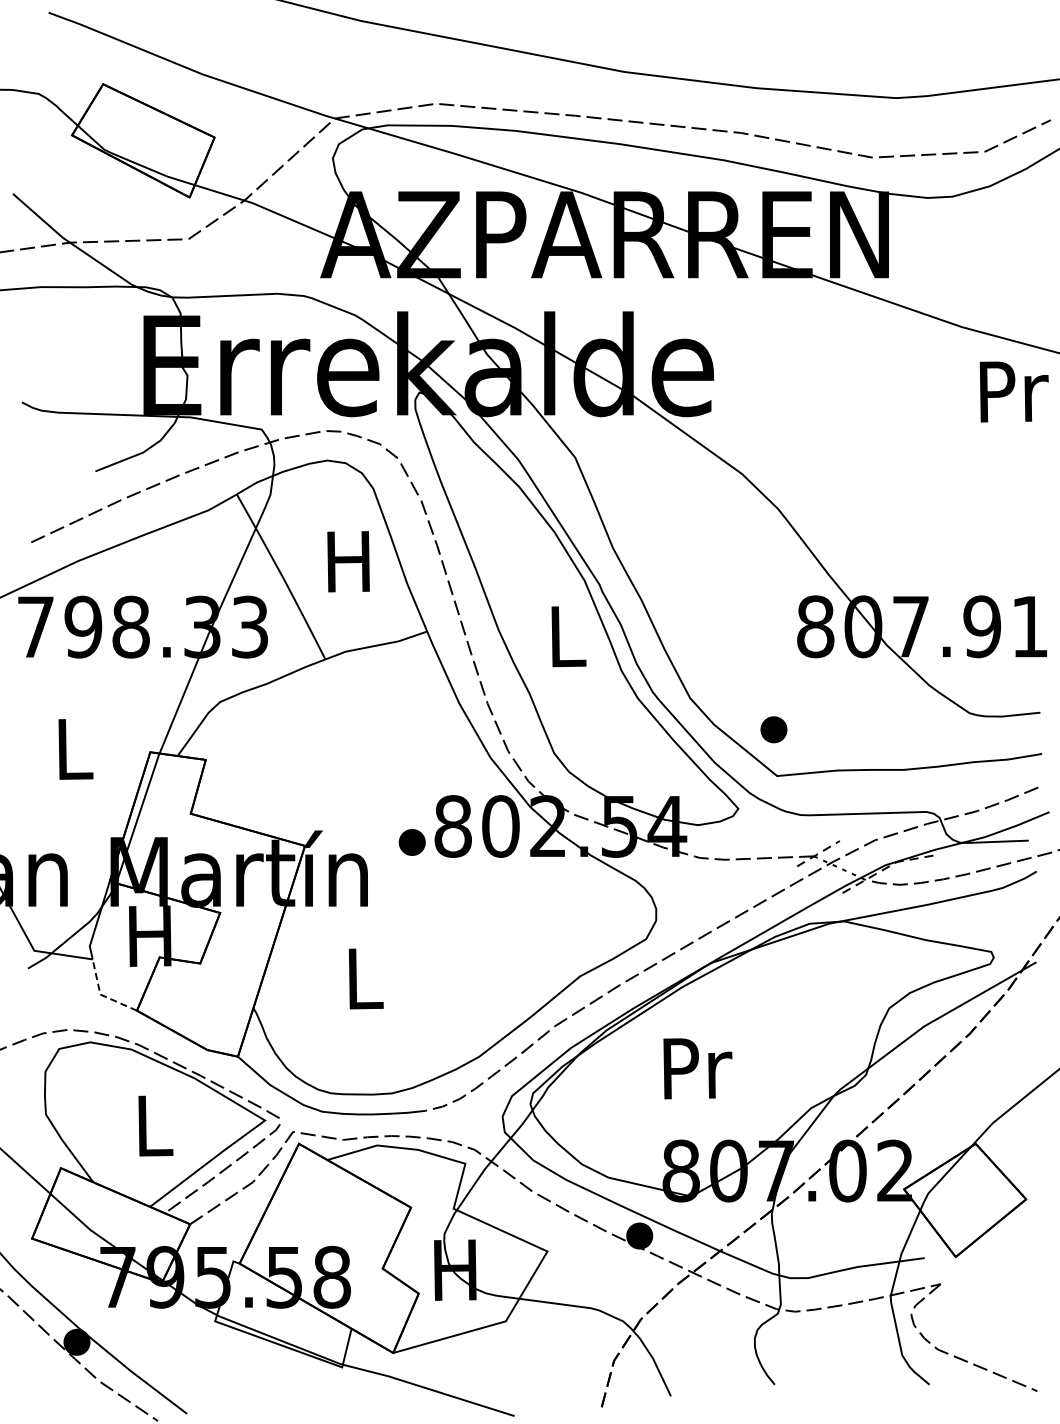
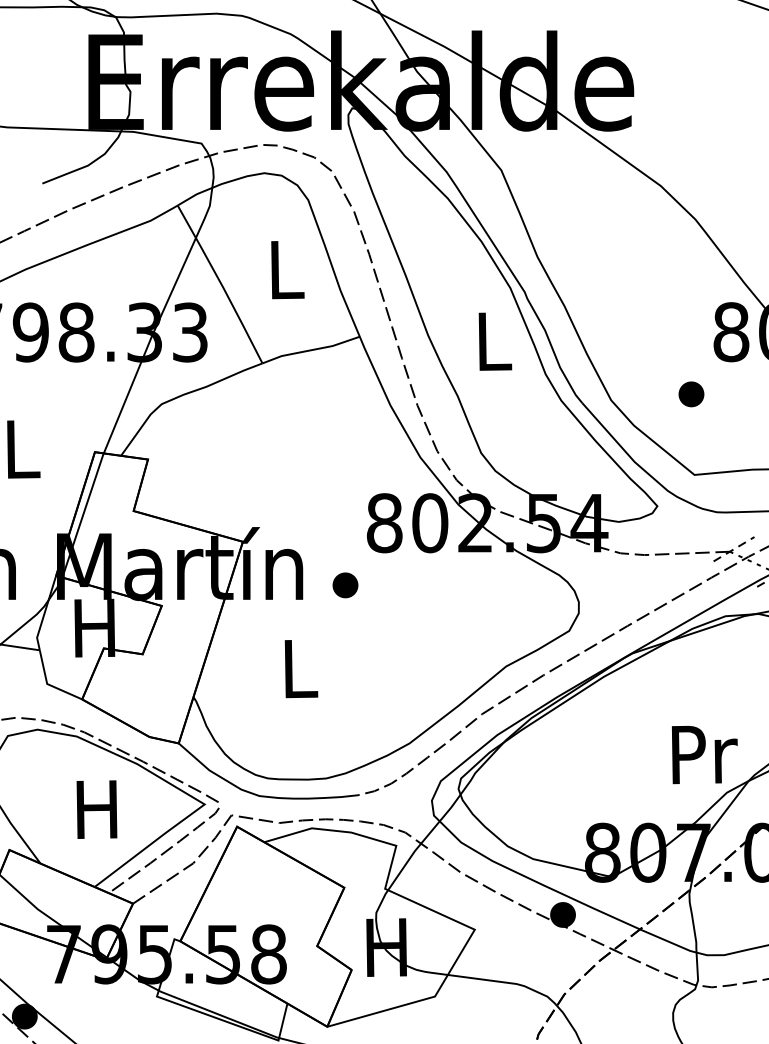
text: (348, 561) -> (284, 269), H -> L
part: (773, 729) -> (691, 394), moved
part: (411, 842) -> (344, 585), moved
line: (101, 994) -> (48, 683), dashed -> solid
text: (697, 1068) -> (704, 754), moved
text: (152, 1125) -> (97, 809), L -> H

